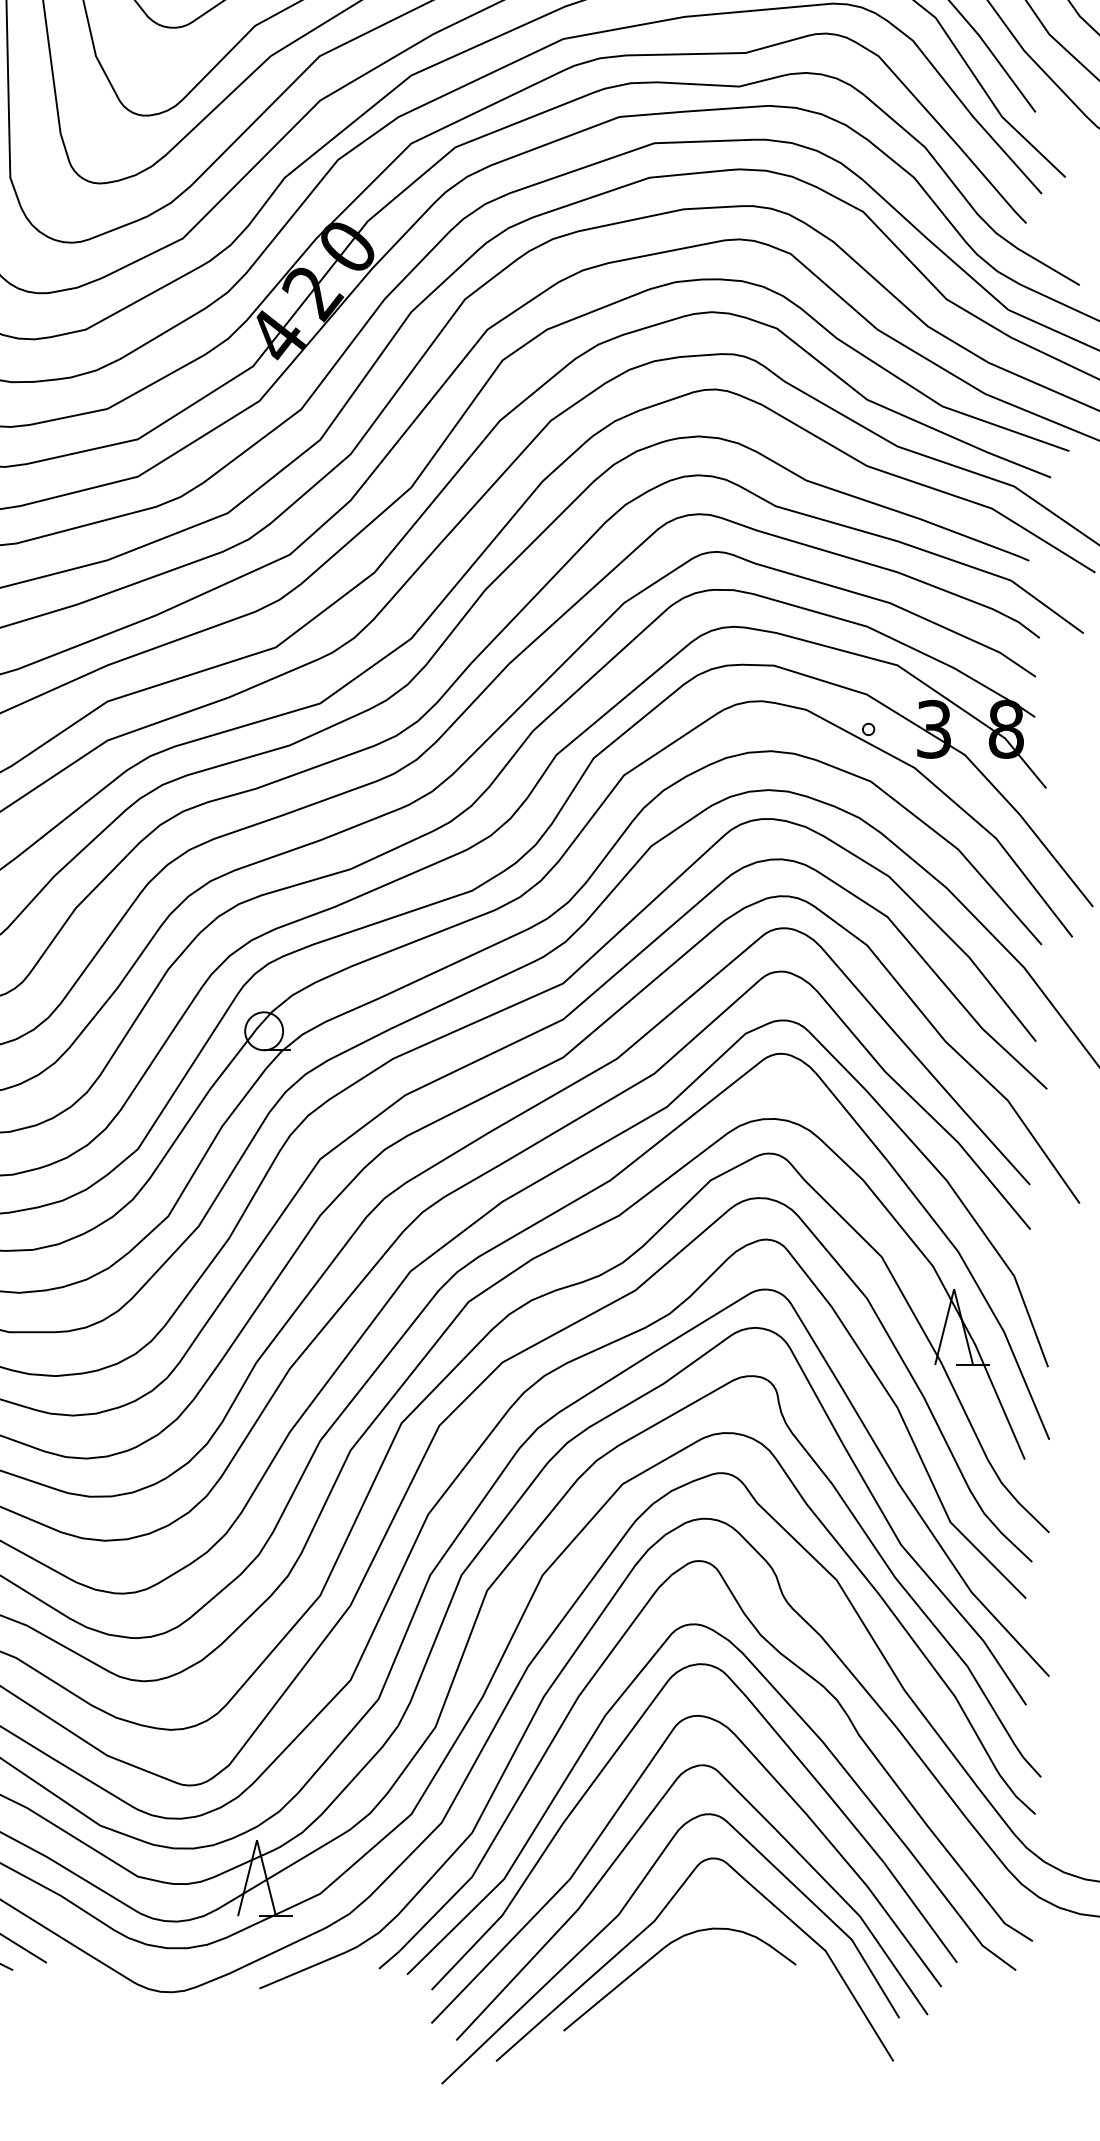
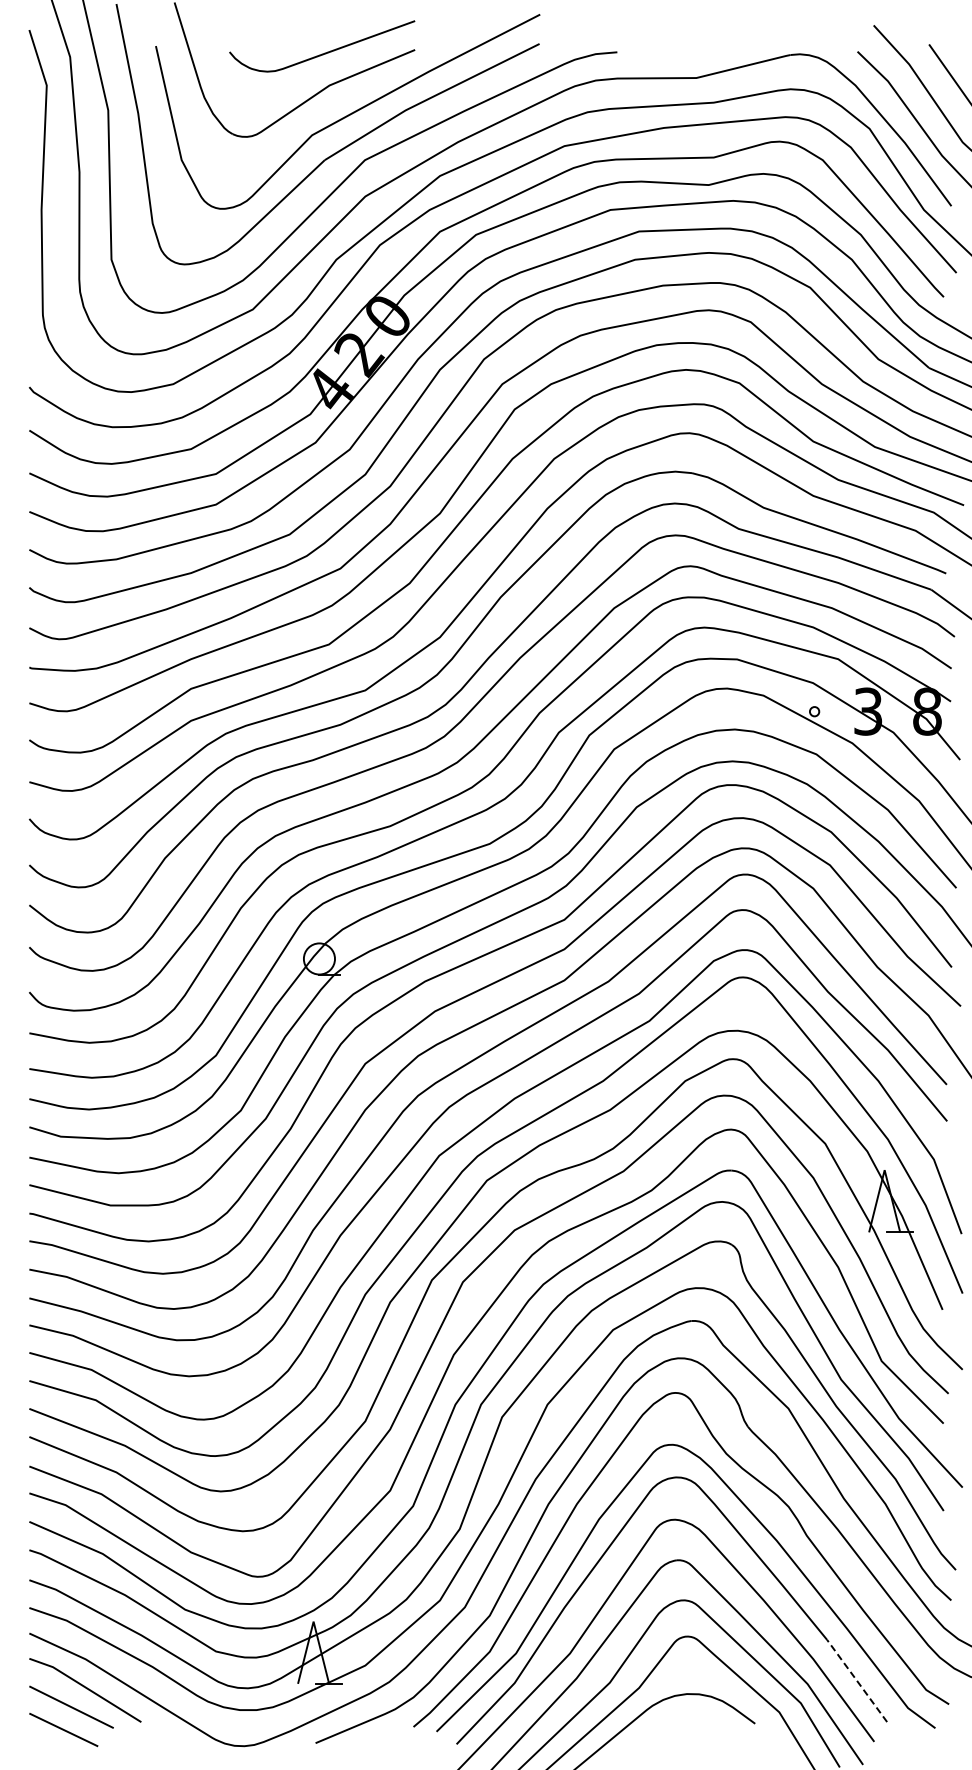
line: (920, 1912) -> (857, 1680), solid -> dashed

